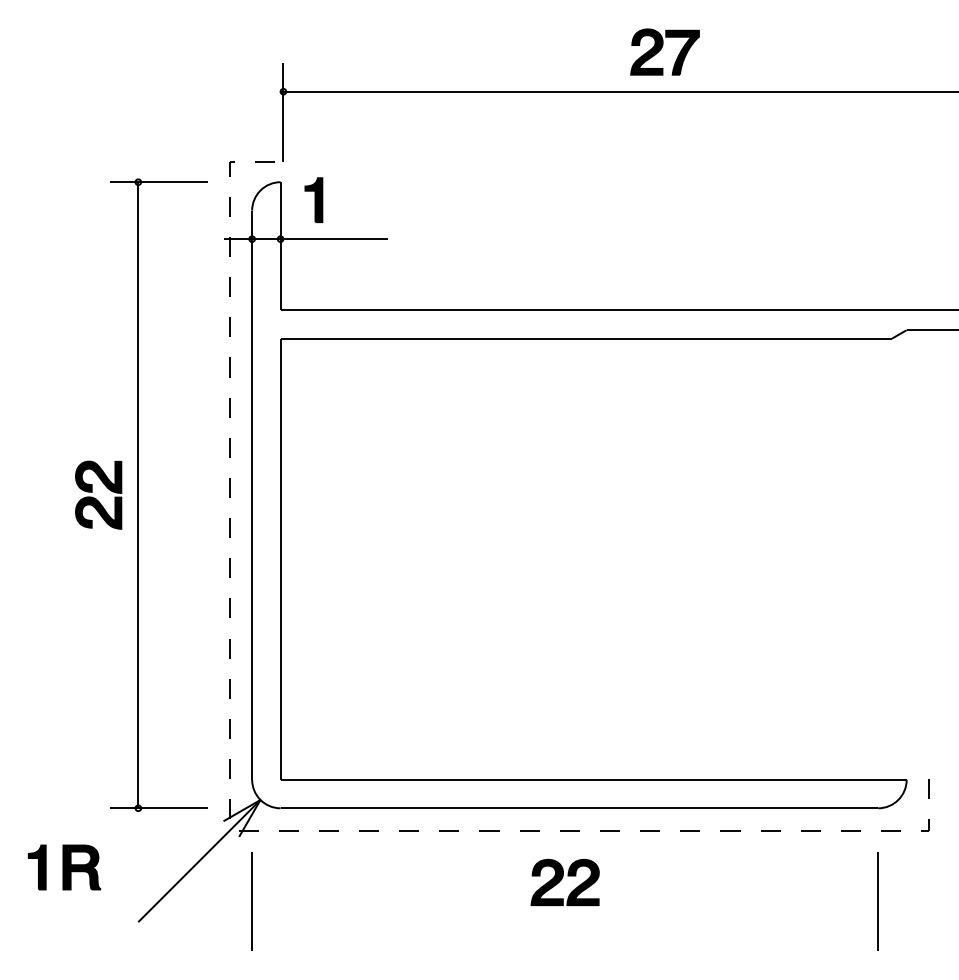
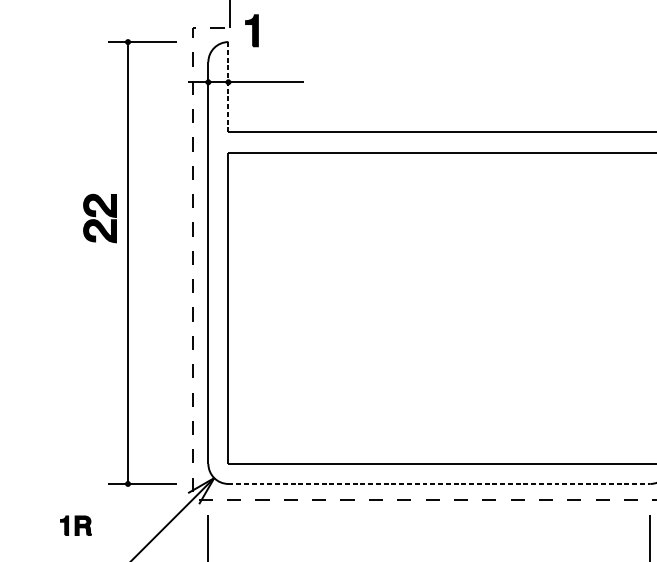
part: (313, 200) -> (251, 30), moved
line: (280, 246) -> (228, 87), solid -> dashed
part: (98, 494) -> (99, 218), moved
line: (579, 808) -> (439, 484), solid -> dashed
part: (64, 867) -> (75, 525), size x0.6
part: (564, 881) -> (428, 535), removed

